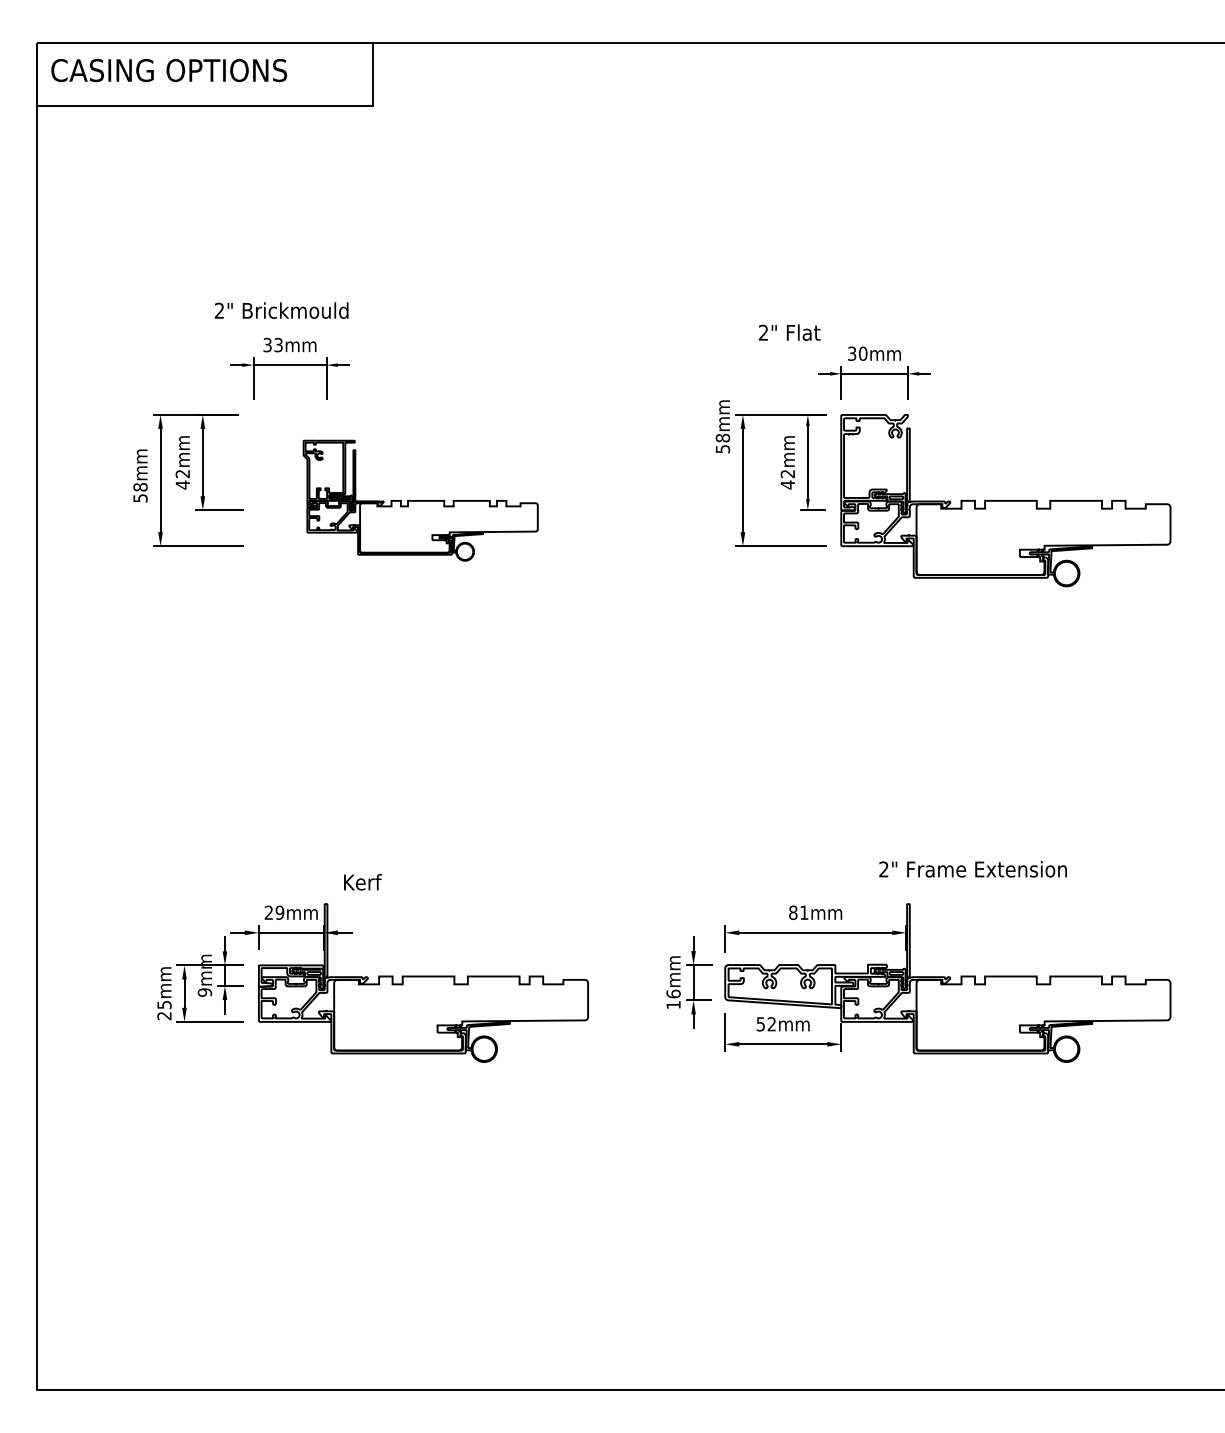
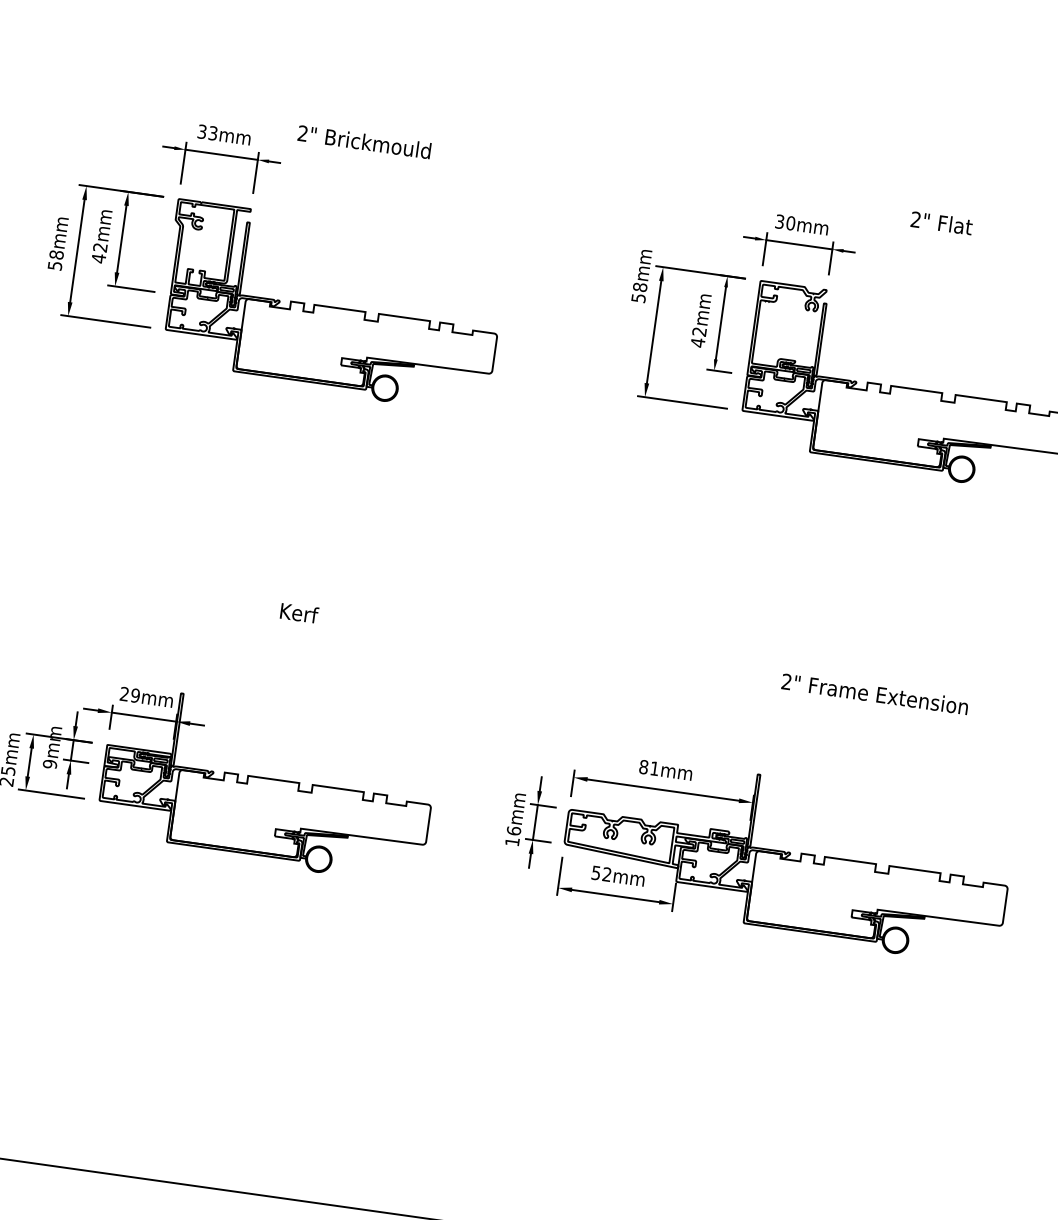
text: (281, 310) -> (364, 141), moved
text: (789, 332) -> (941, 223), moved
part: (420, 500) -> (332, 307), size x1.43
text: (972, 869) -> (874, 694), moved
text: (362, 882) -> (299, 613), moved

